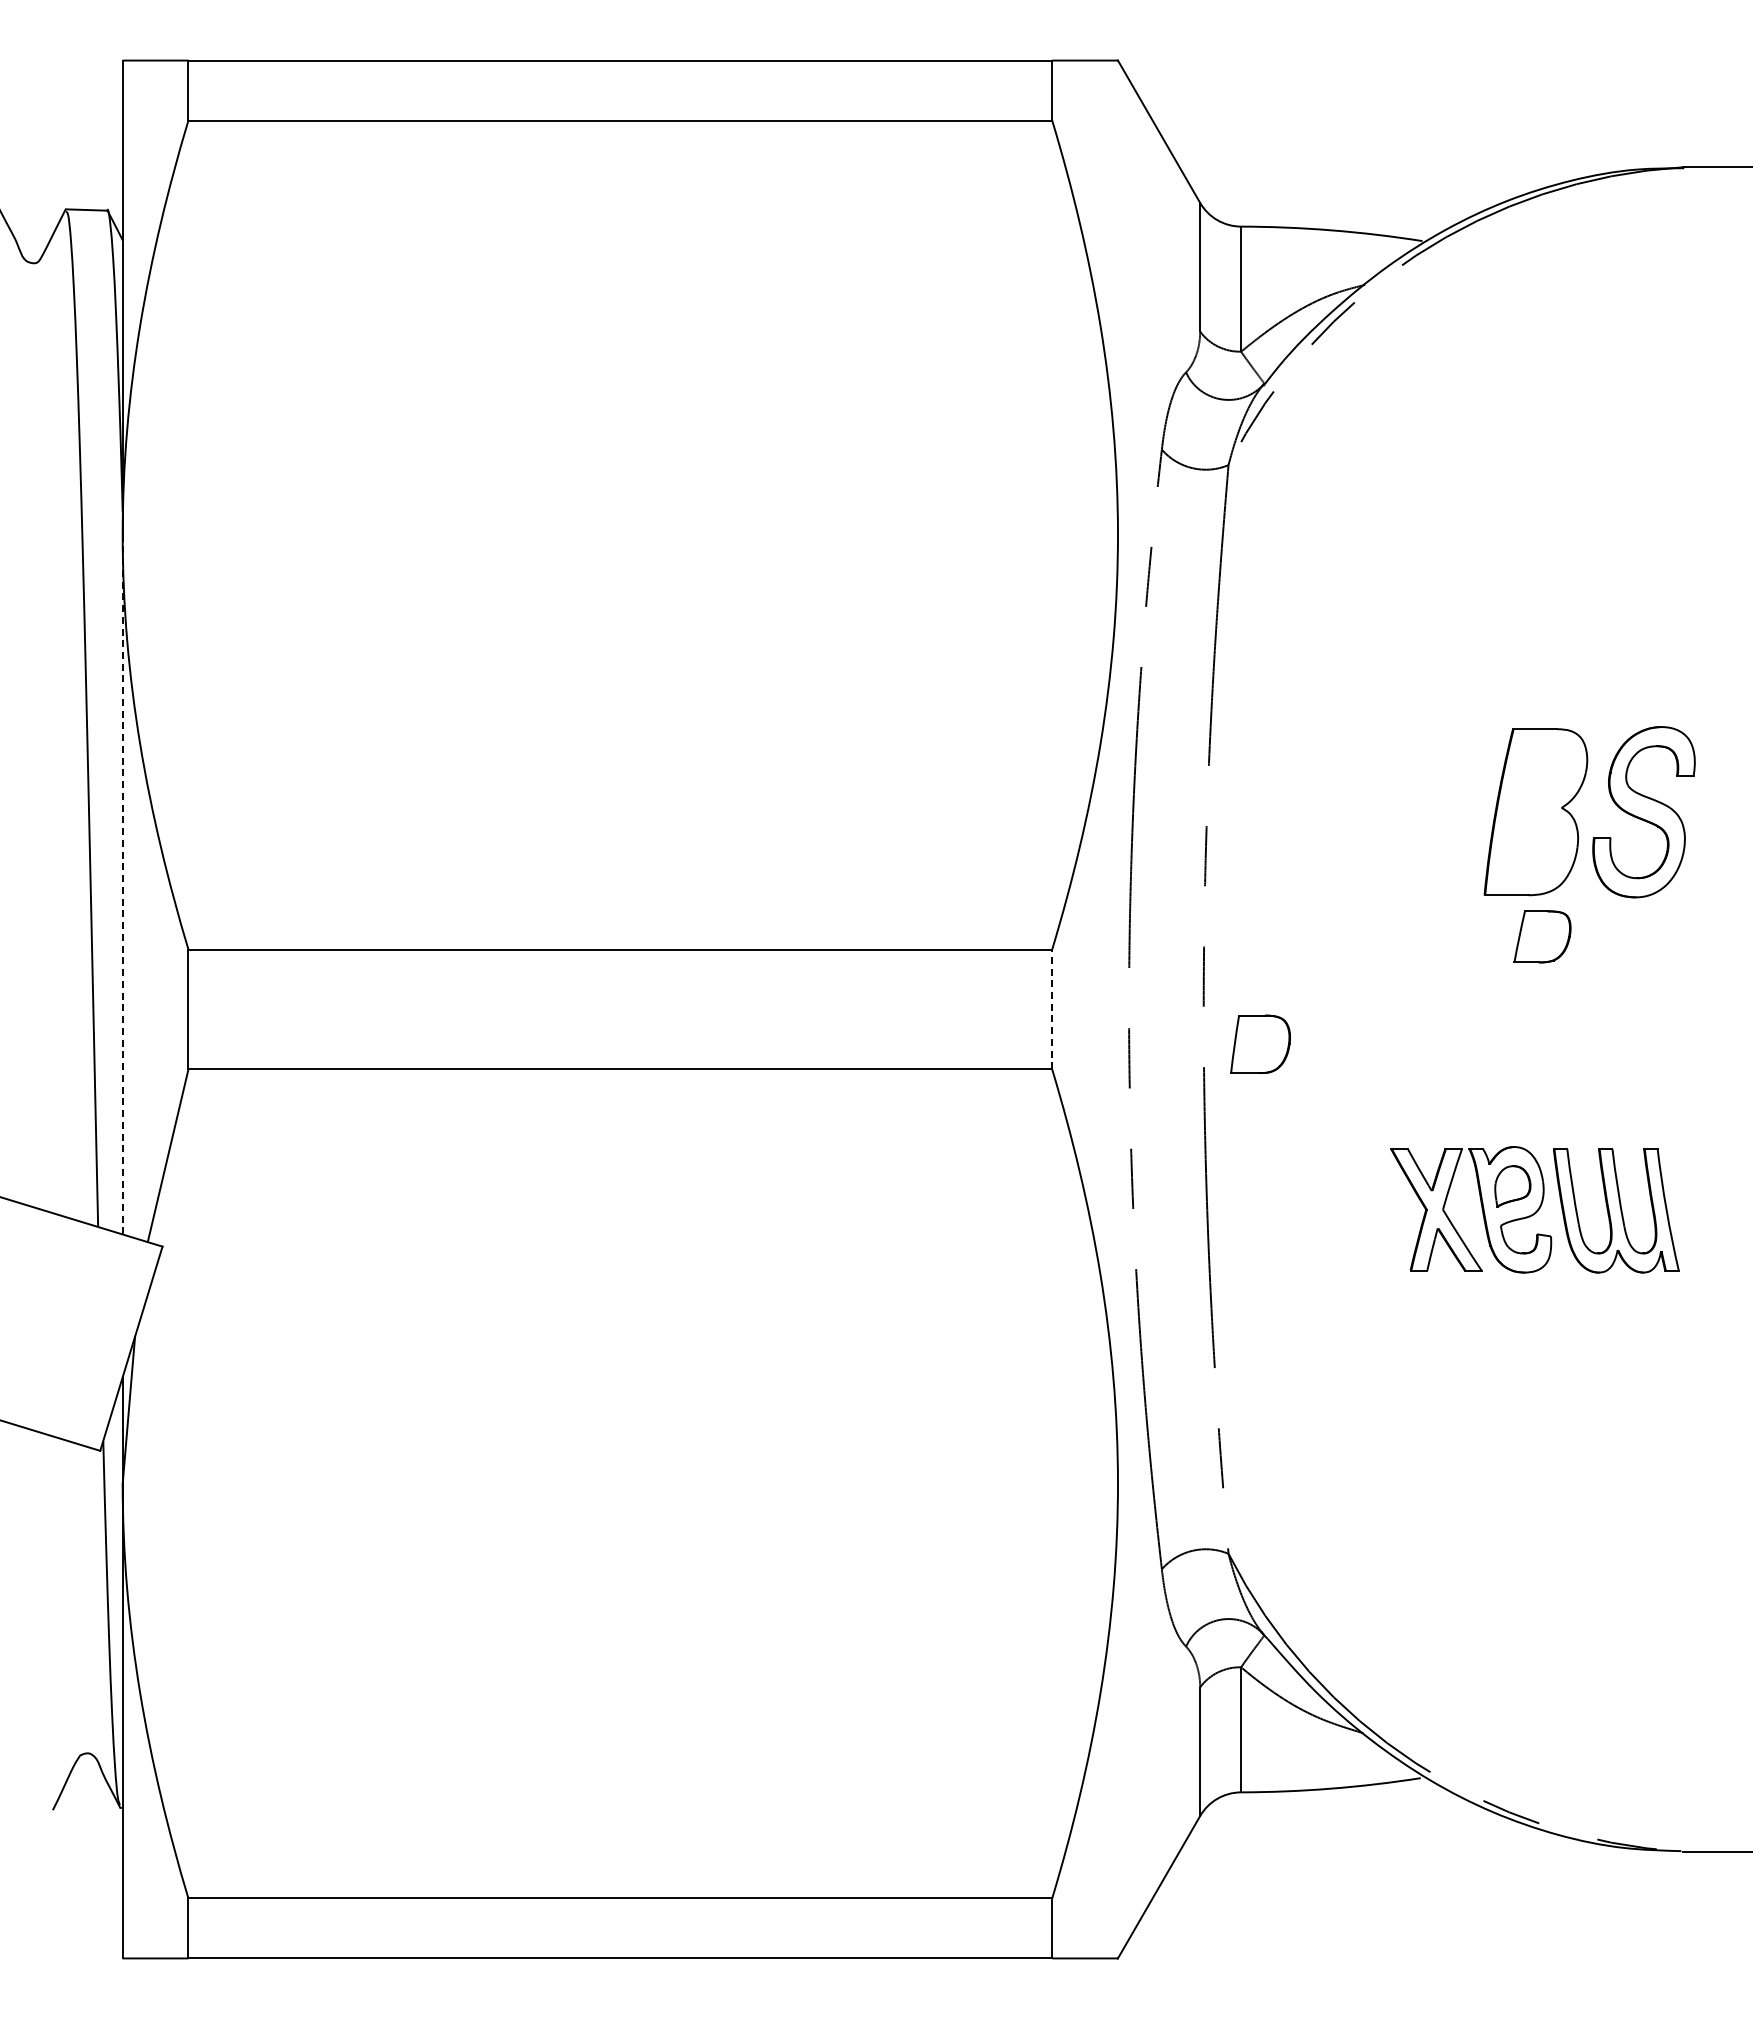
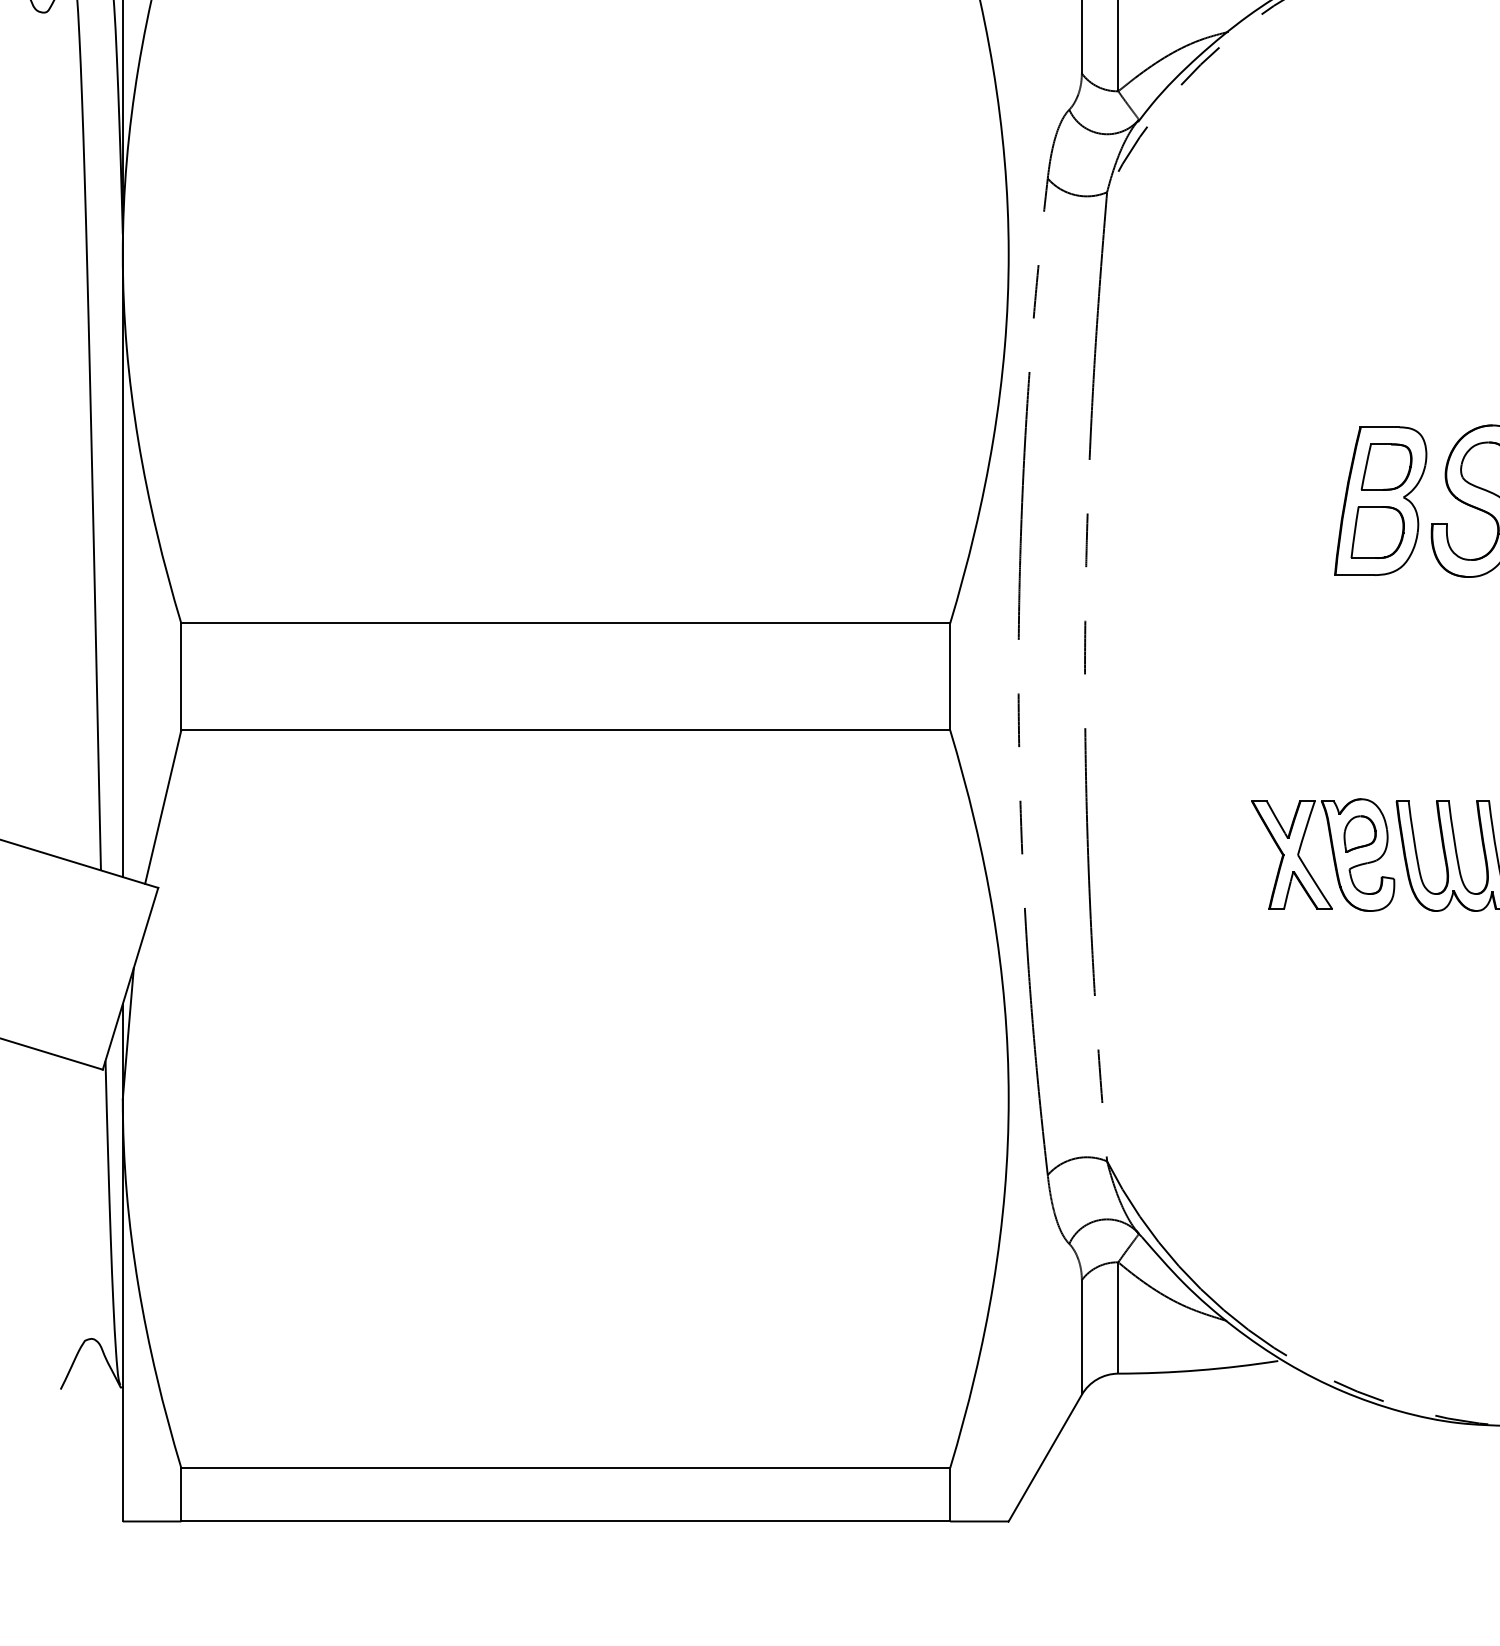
line: (122, 884) -> (122, 565), dashed -> solid
part: (1542, 936) -> (1386, 466), moved
line: (1052, 1009) -> (950, 676), dashed -> solid
part: (1260, 1043) -> (1377, 531), moved

